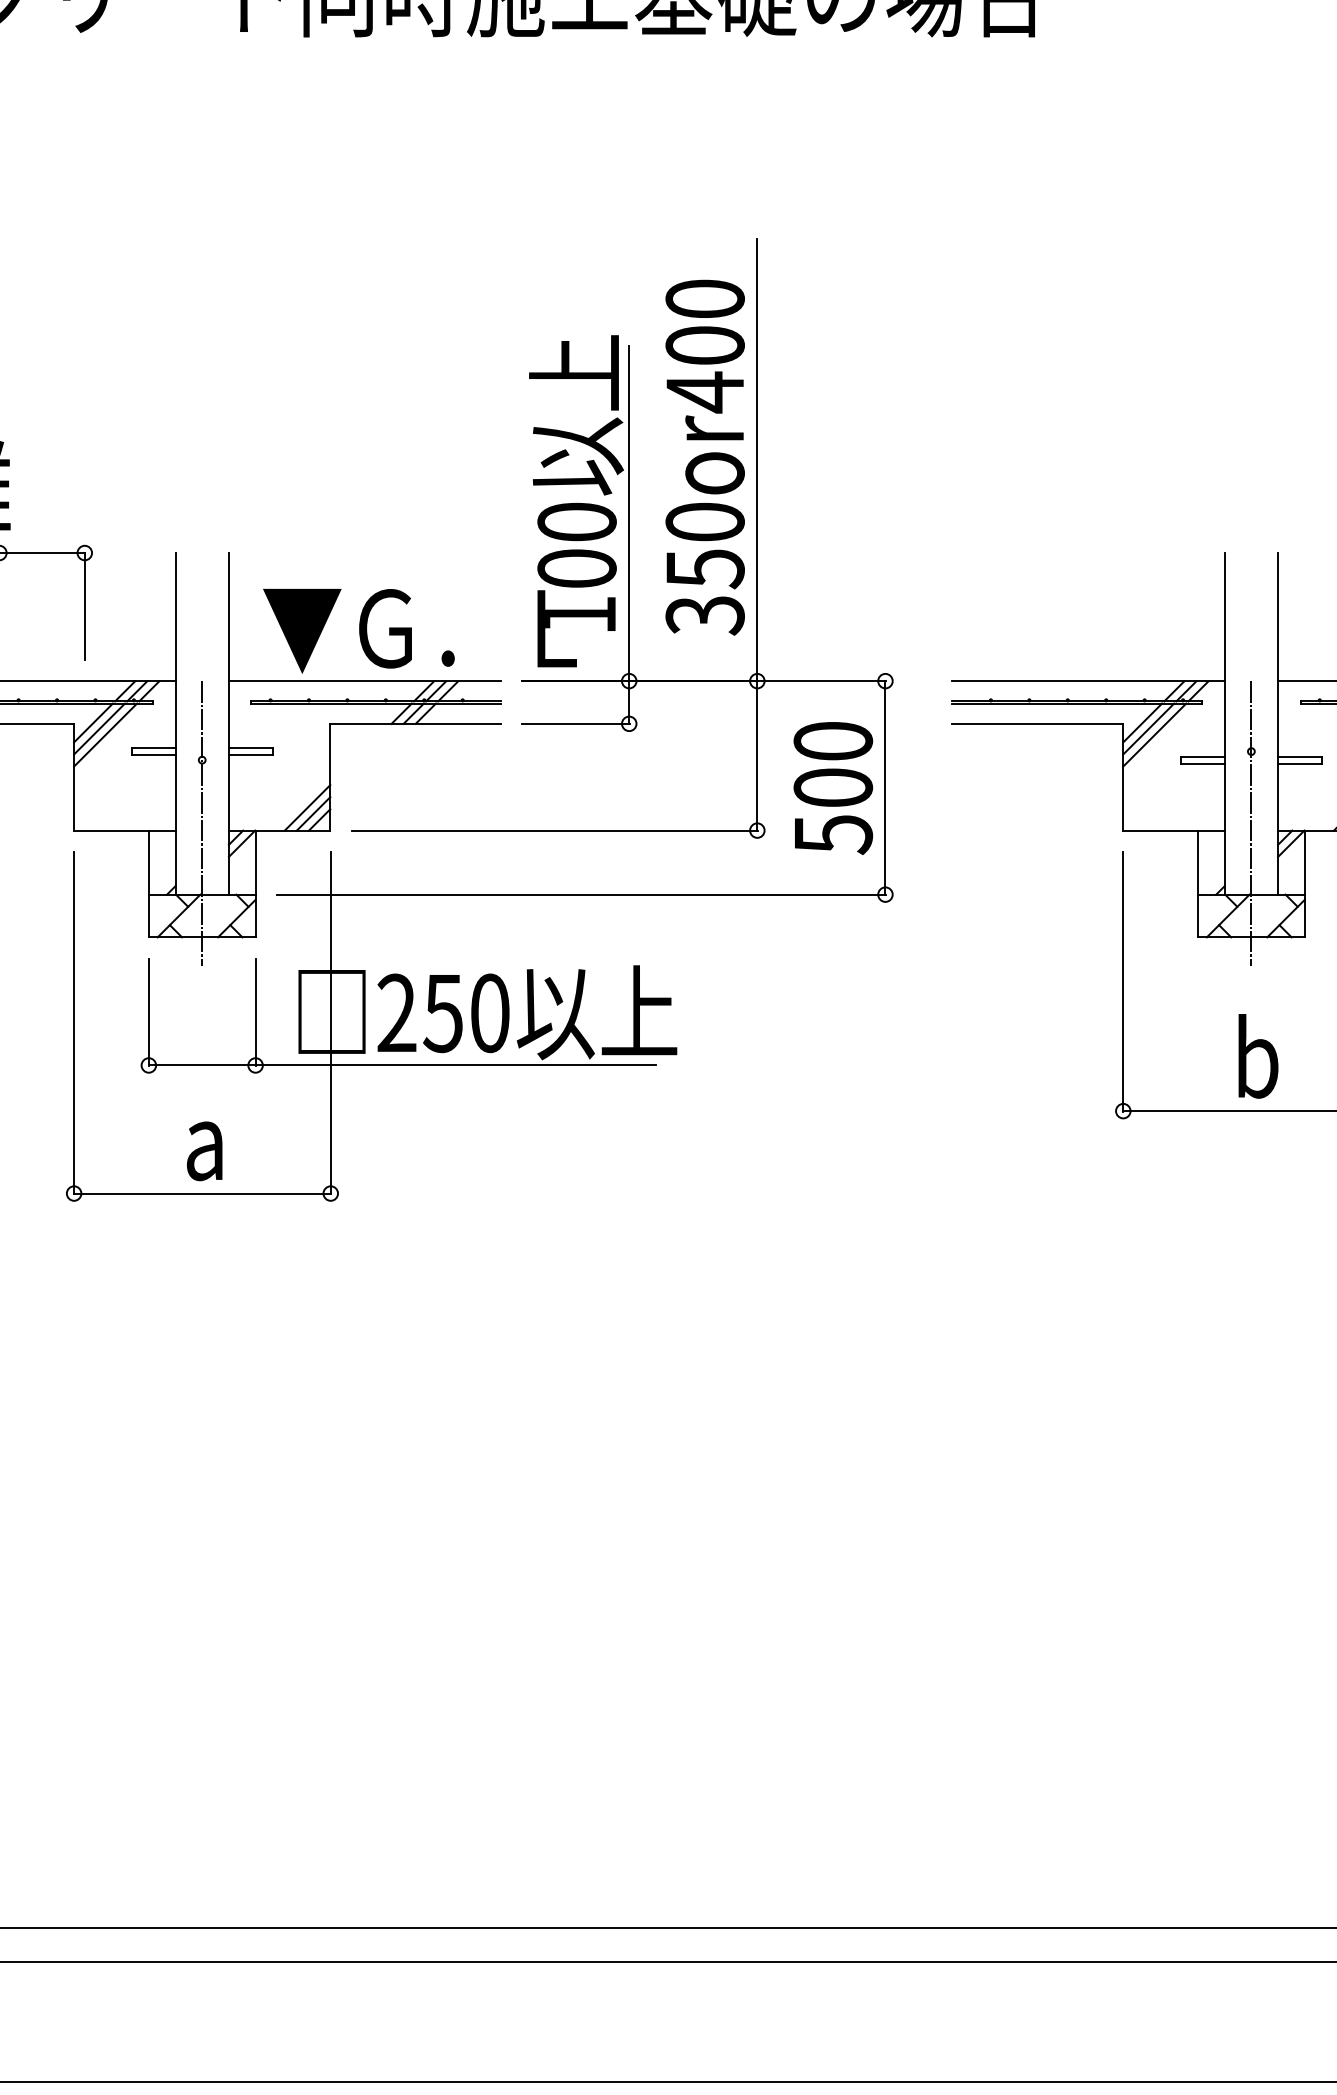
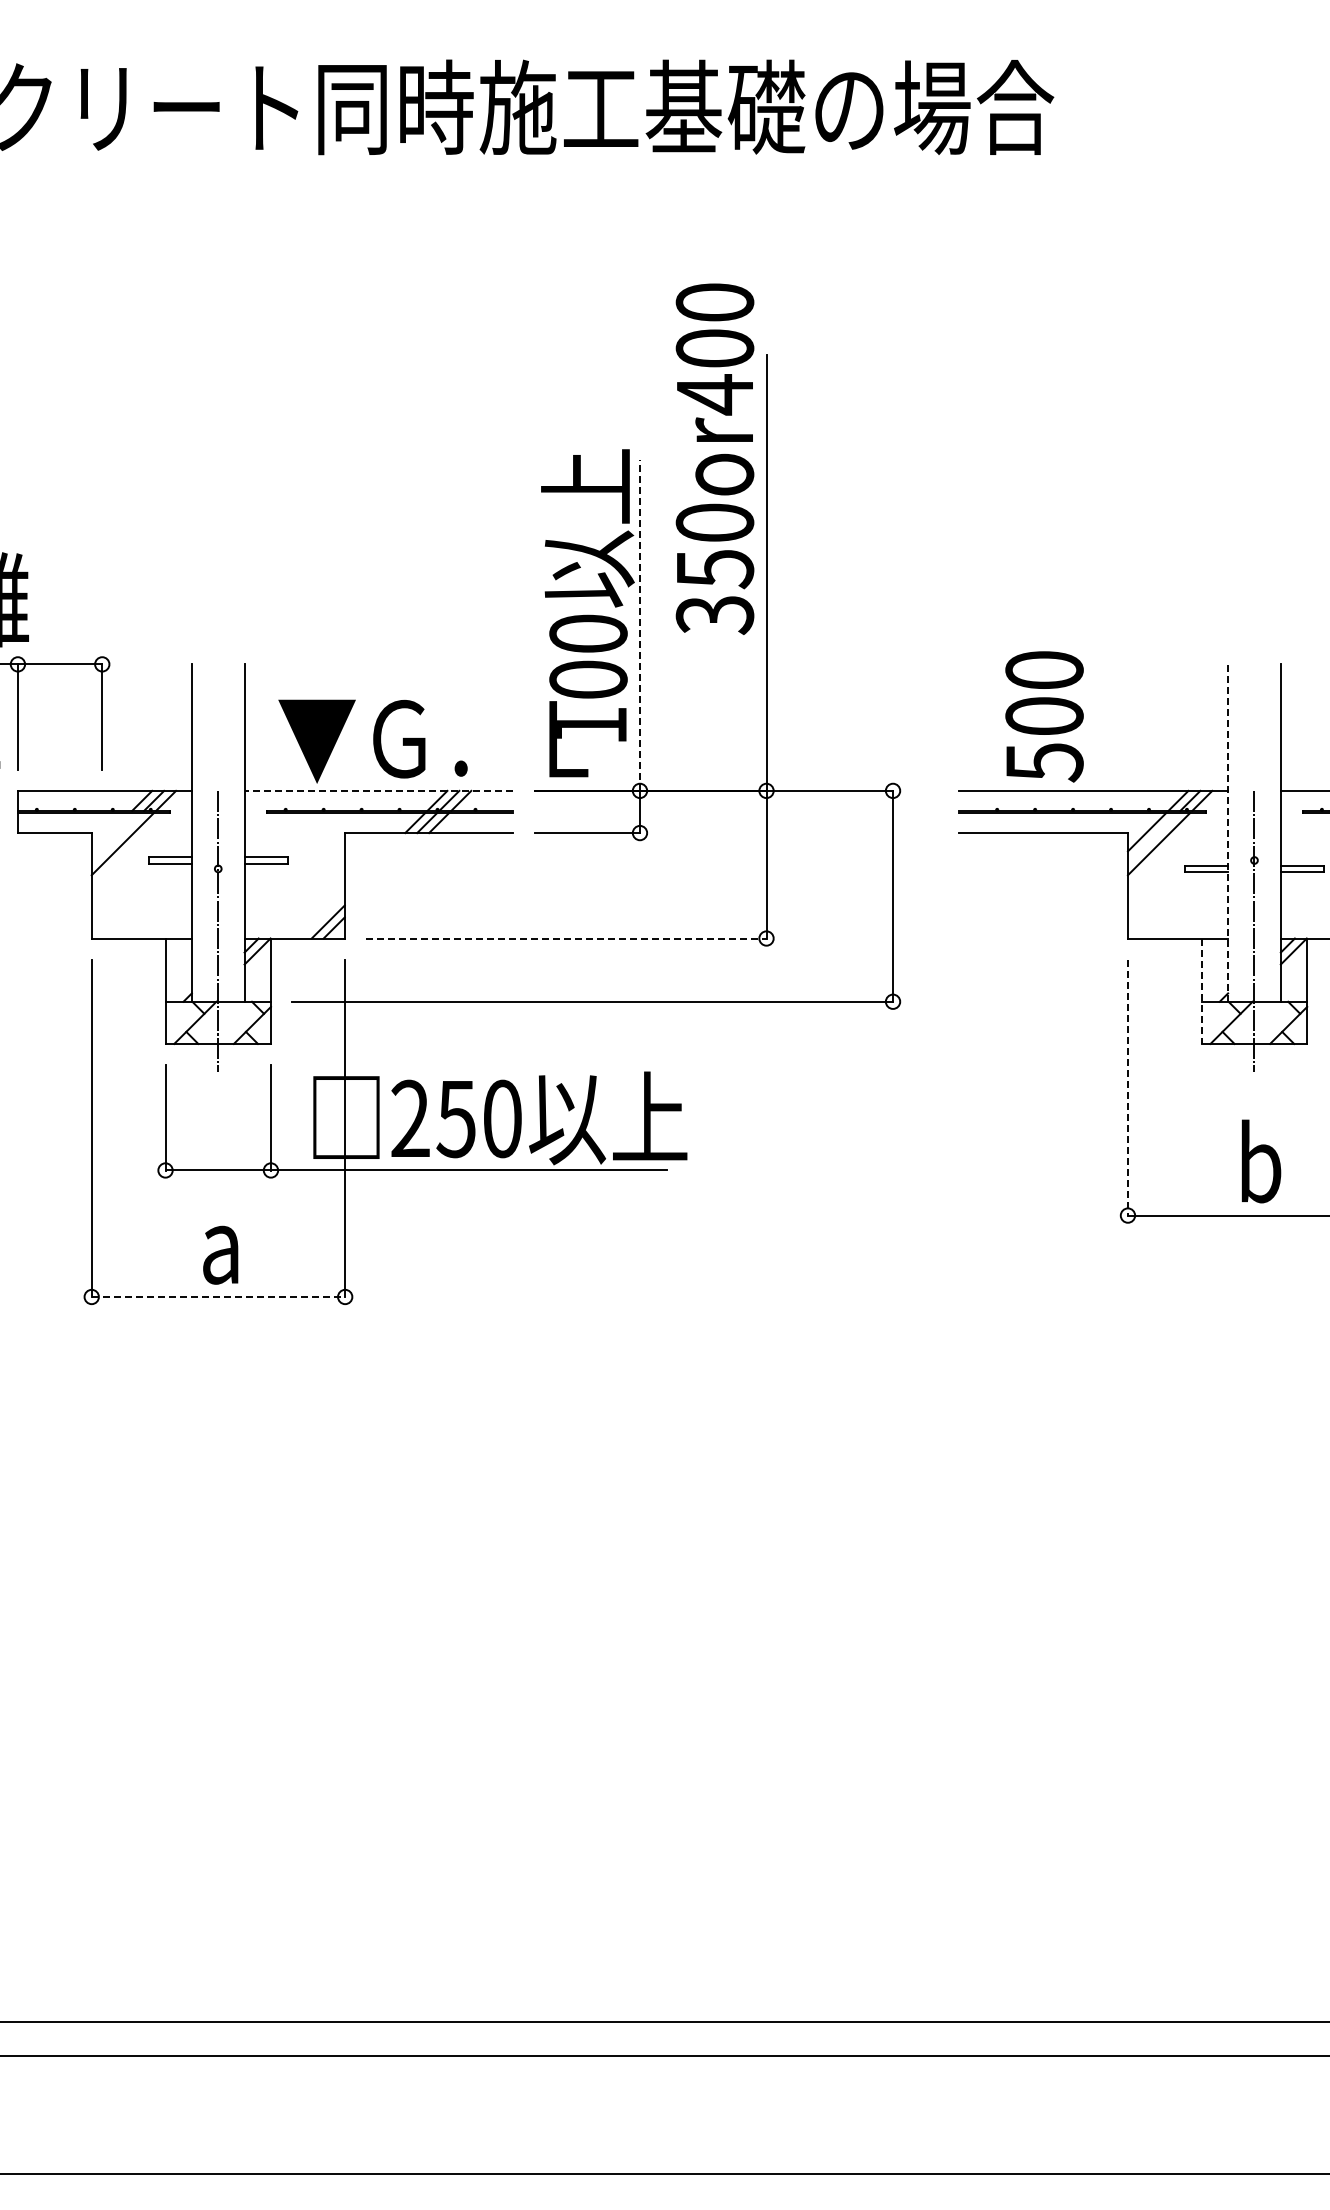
text: (704, 456) -> (714, 458), moved
line: (629, 512) -> (640, 624), solid -> dashed
line: (364, 680) -> (378, 790), solid -> dashed
line: (93, 723) -> (110, 832), removed
line: (1225, 724) -> (1228, 833), solid -> dashed
line: (99, 729) -> (116, 838), removed
line: (1148, 729) -> (1152, 838), removed
text: (833, 788) -> (1044, 716), moved
line: (306, 807) -> (321, 915), removed
line: (554, 830) -> (566, 938), solid -> dashed
line: (1197, 884) -> (1201, 991), solid -> dashed
line: (1122, 982) -> (1127, 1088), solid -> dashed
line: (202, 1194) -> (218, 1297), solid -> dashed

